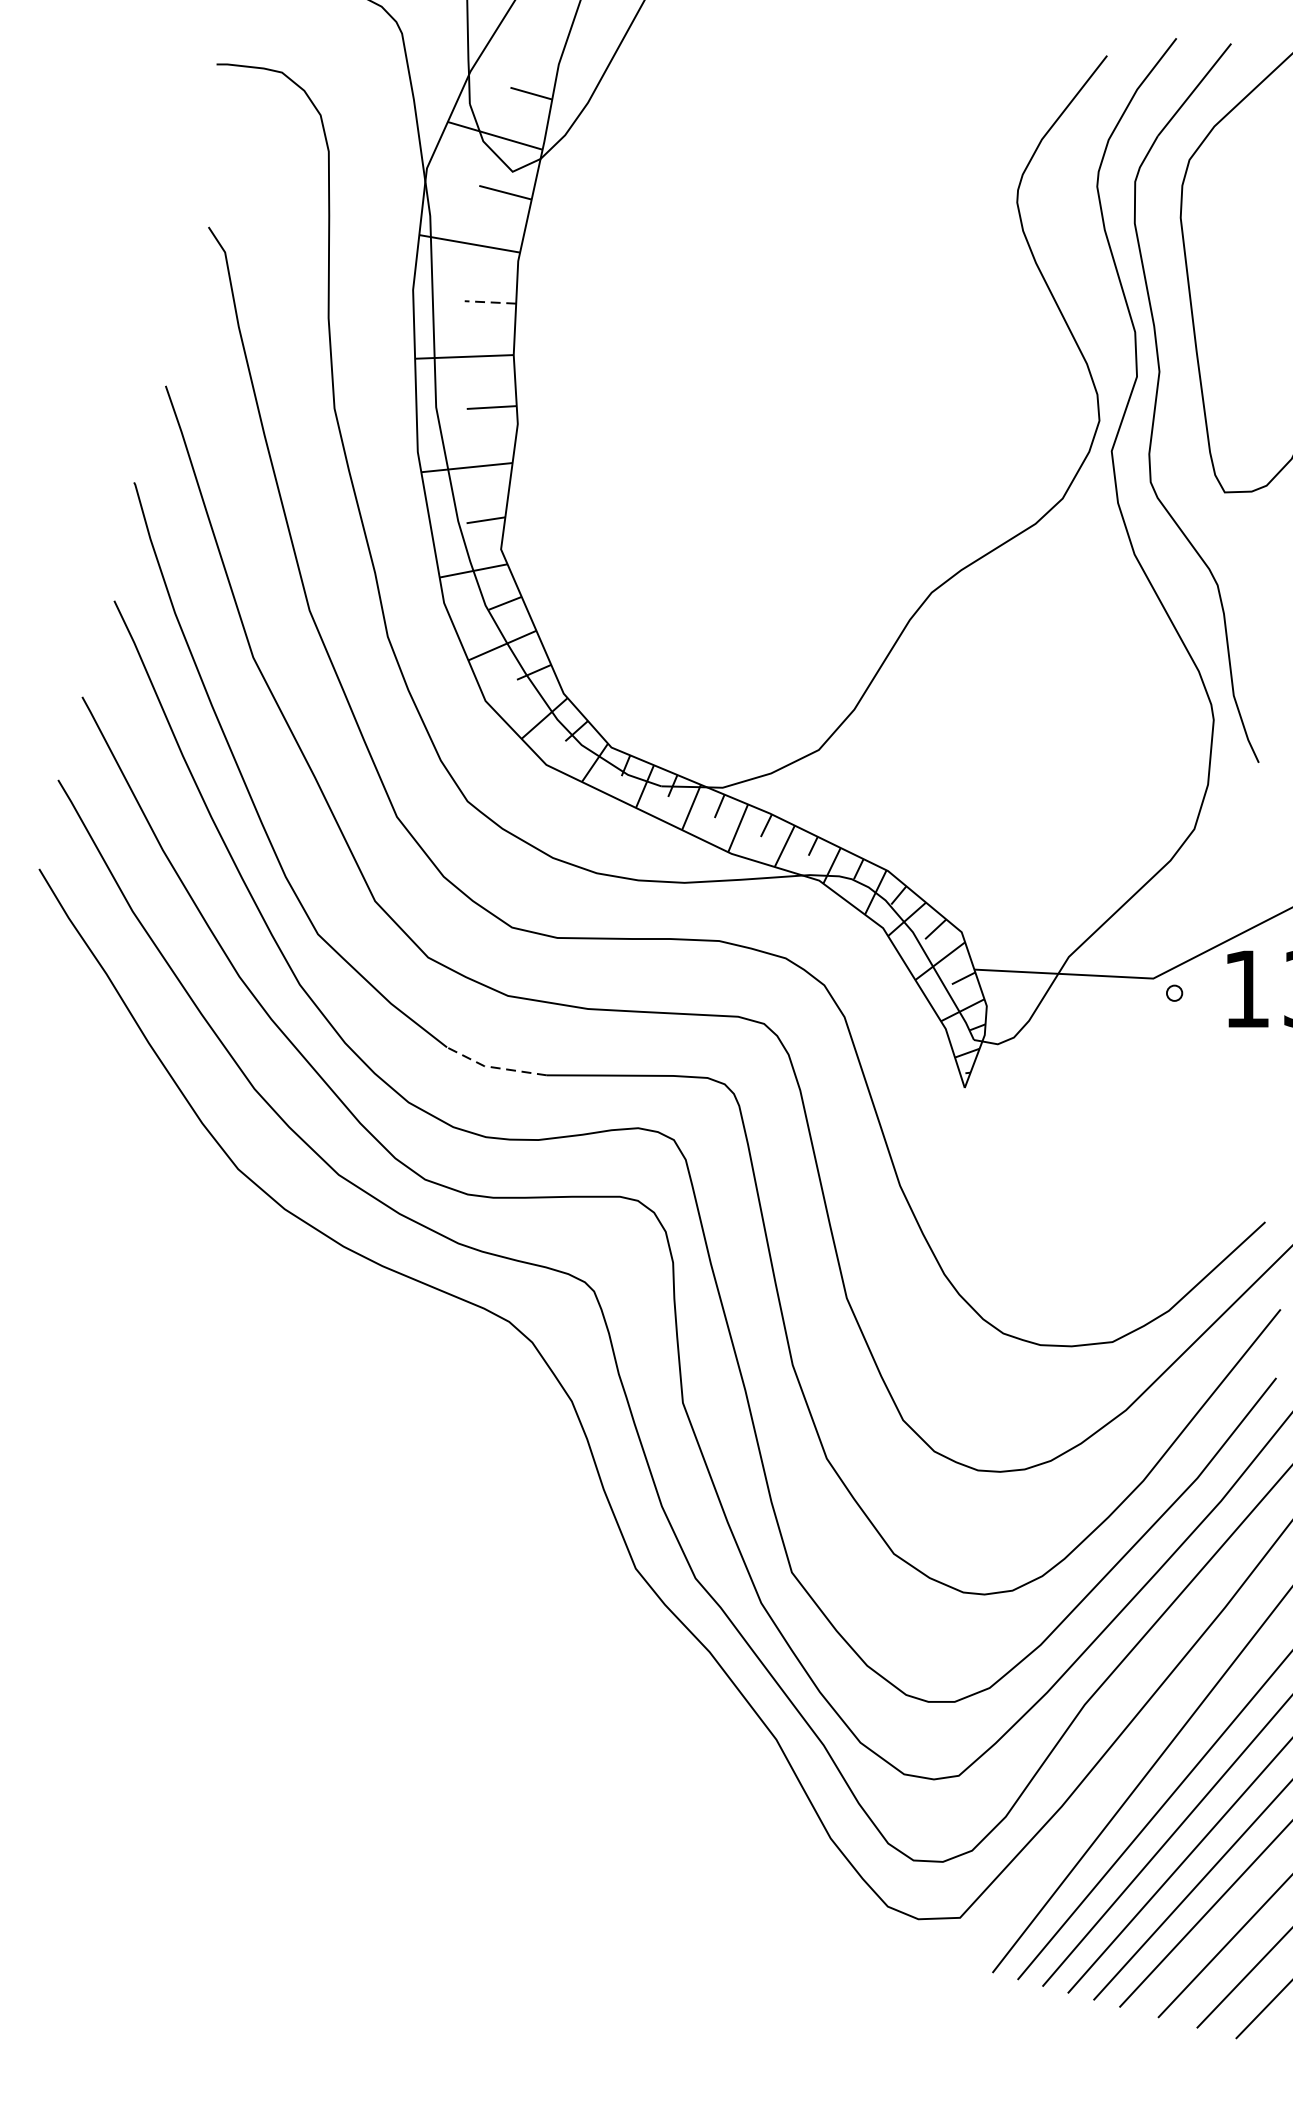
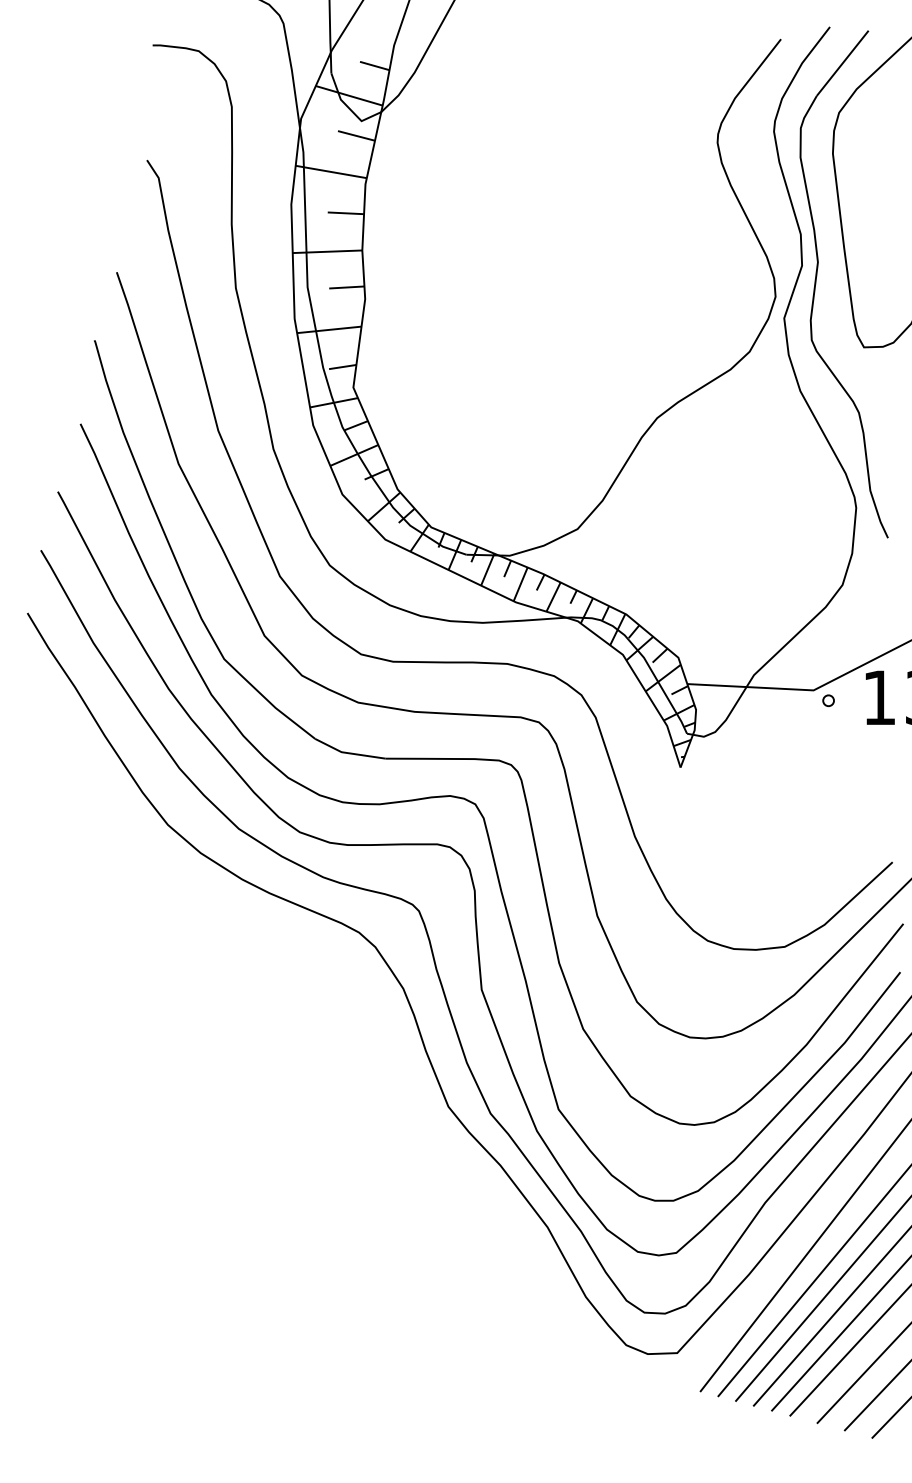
line: (489, 302) -> (345, 213), dashed -> solid
line: (494, 1068) -> (348, 753), dashed -> solid

